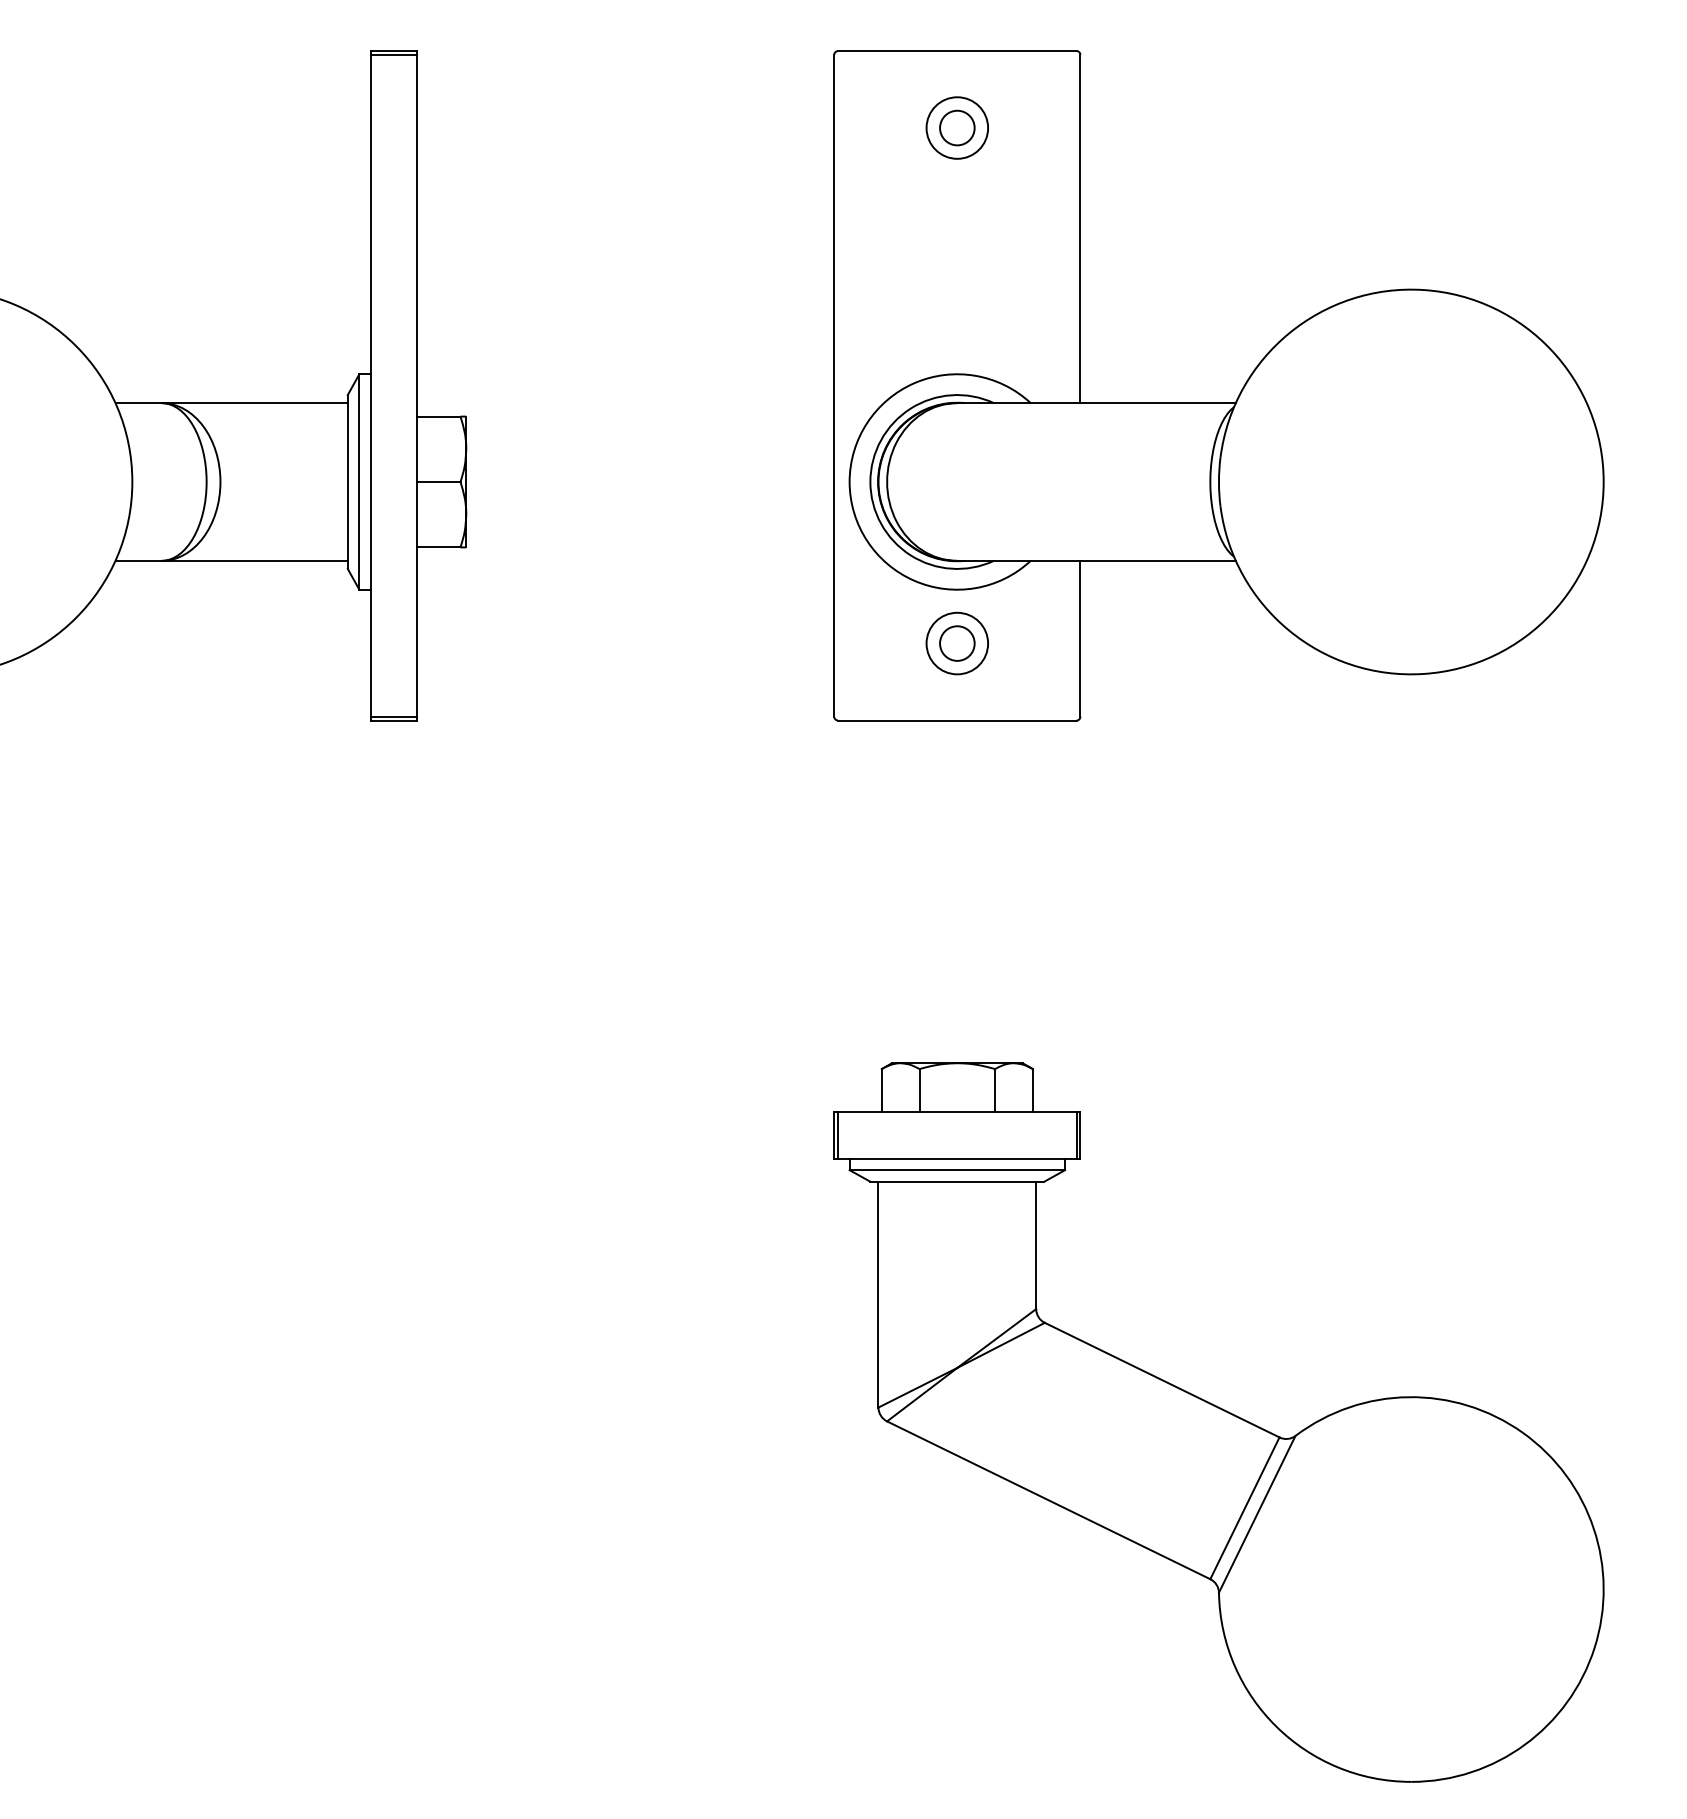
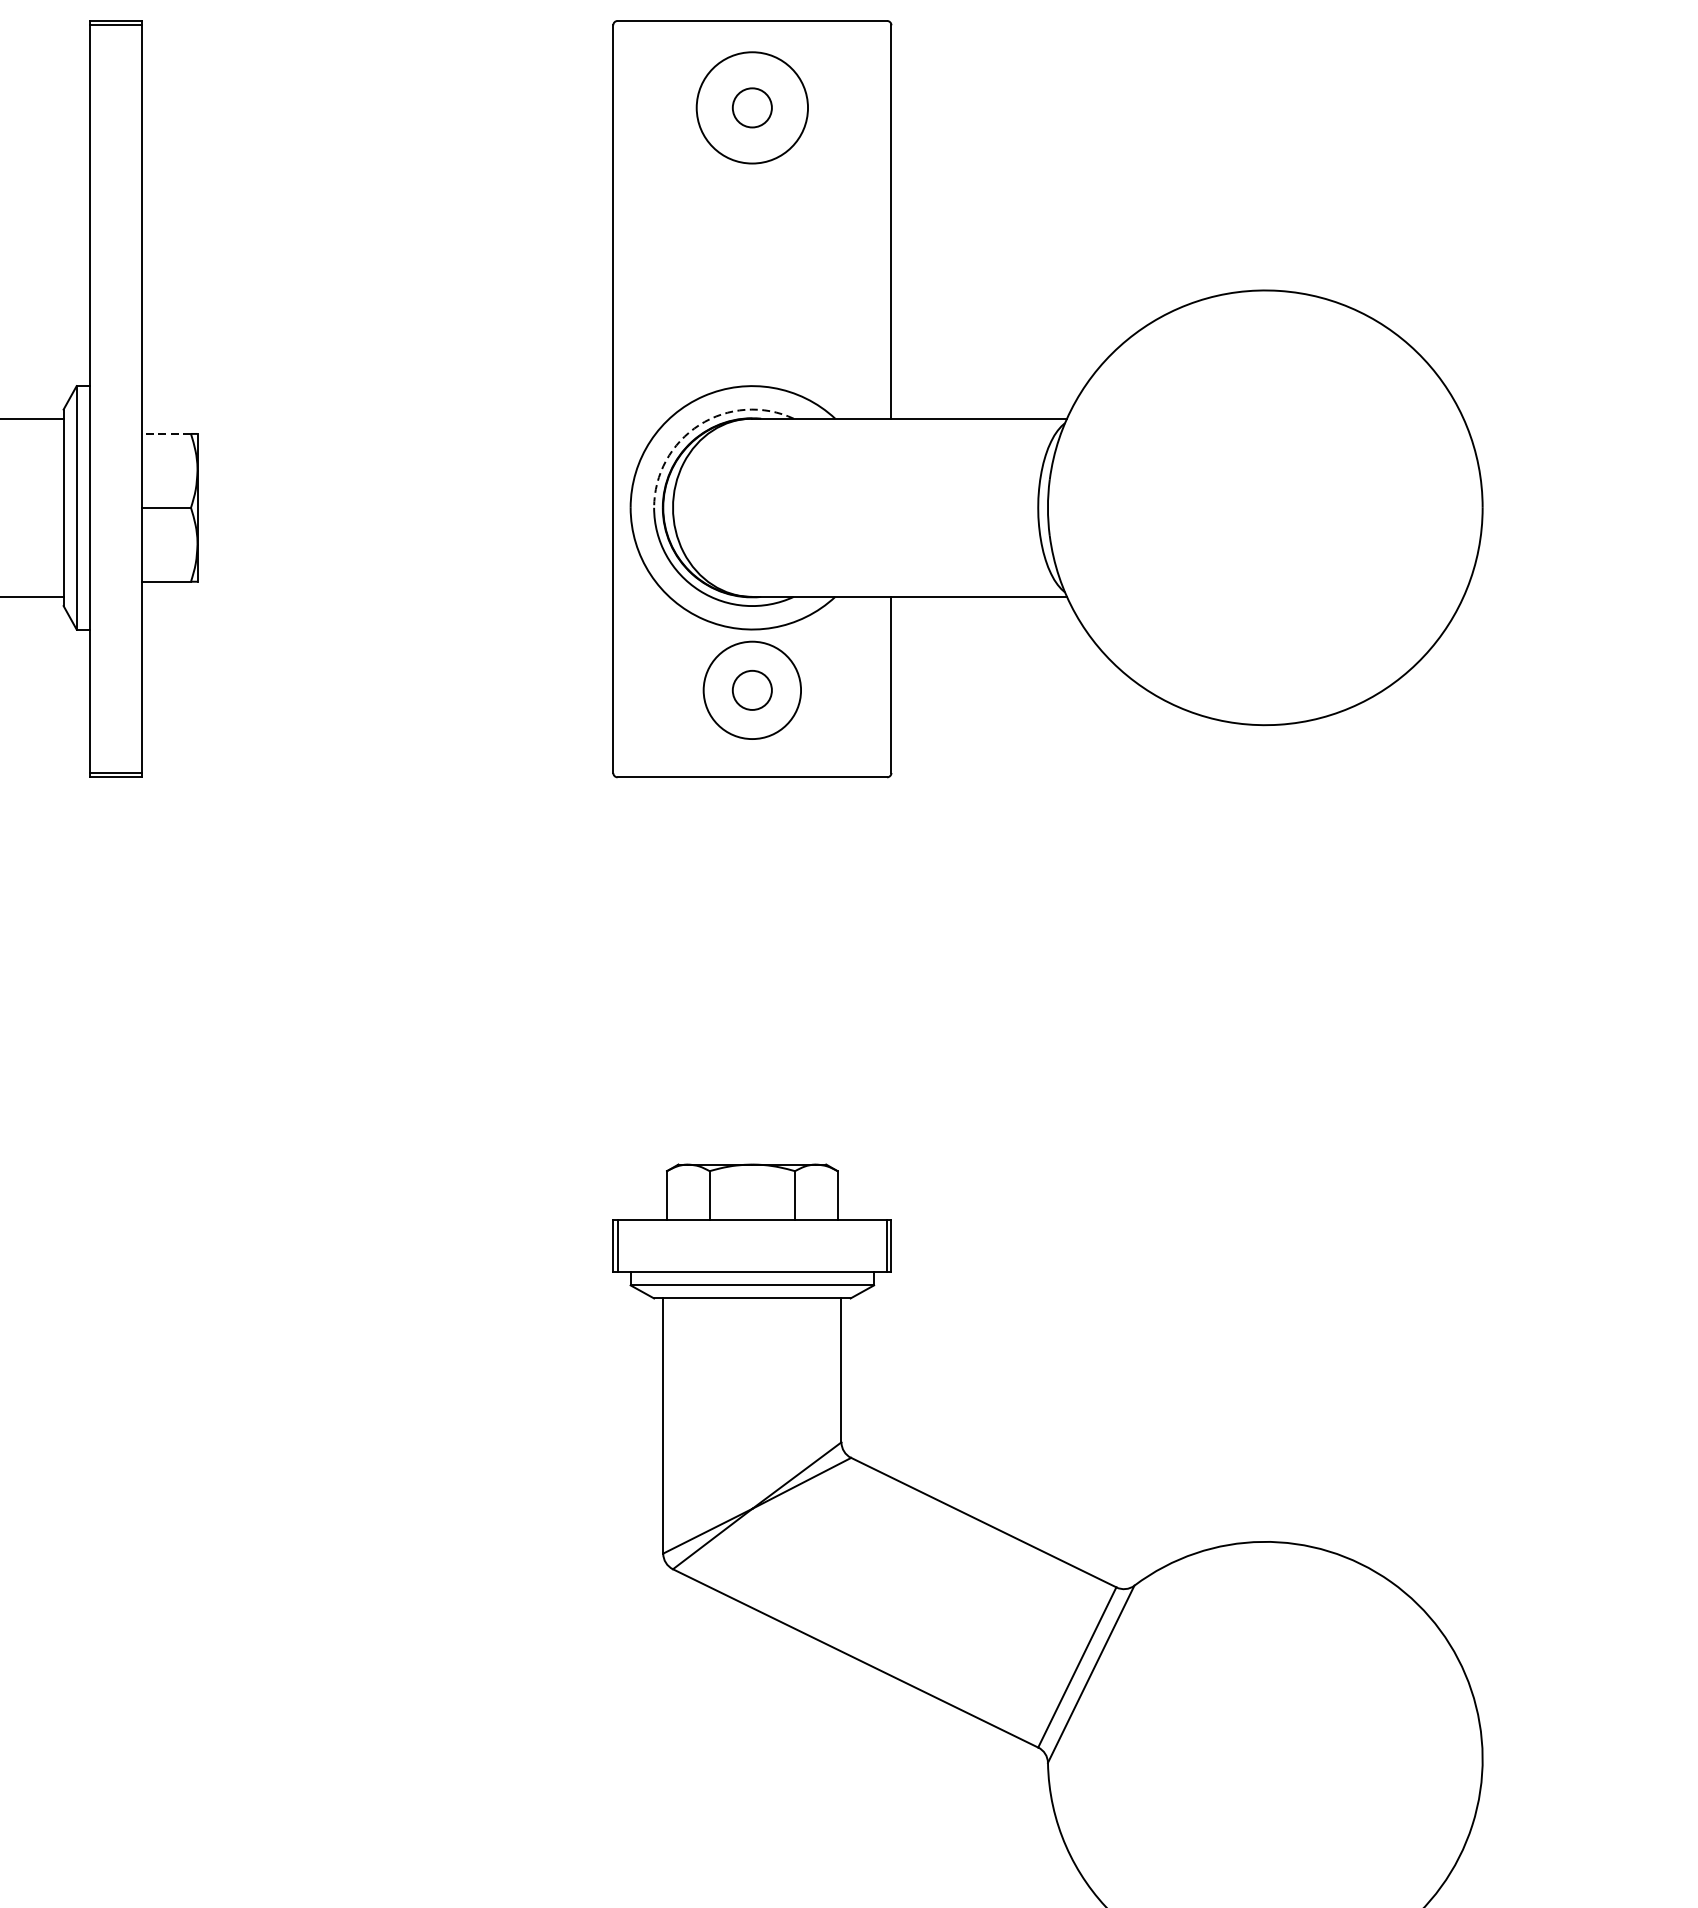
circle: (957, 127) -> (752, 107), size x1.6
arc: (910, 408) -> (699, 424), solid -> dashed
line: (438, 416) -> (166, 433), solid -> dashed
circle: (957, 643) -> (752, 690), size x1.4

